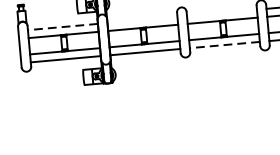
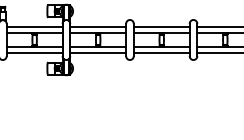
line: (221, 13) -> (161, 27), added
line: (142, 20) -> (98, 27), added
line: (62, 27) -> (34, 27), dashed -> solid
line: (224, 44) -> (161, 52), dashed -> solid

